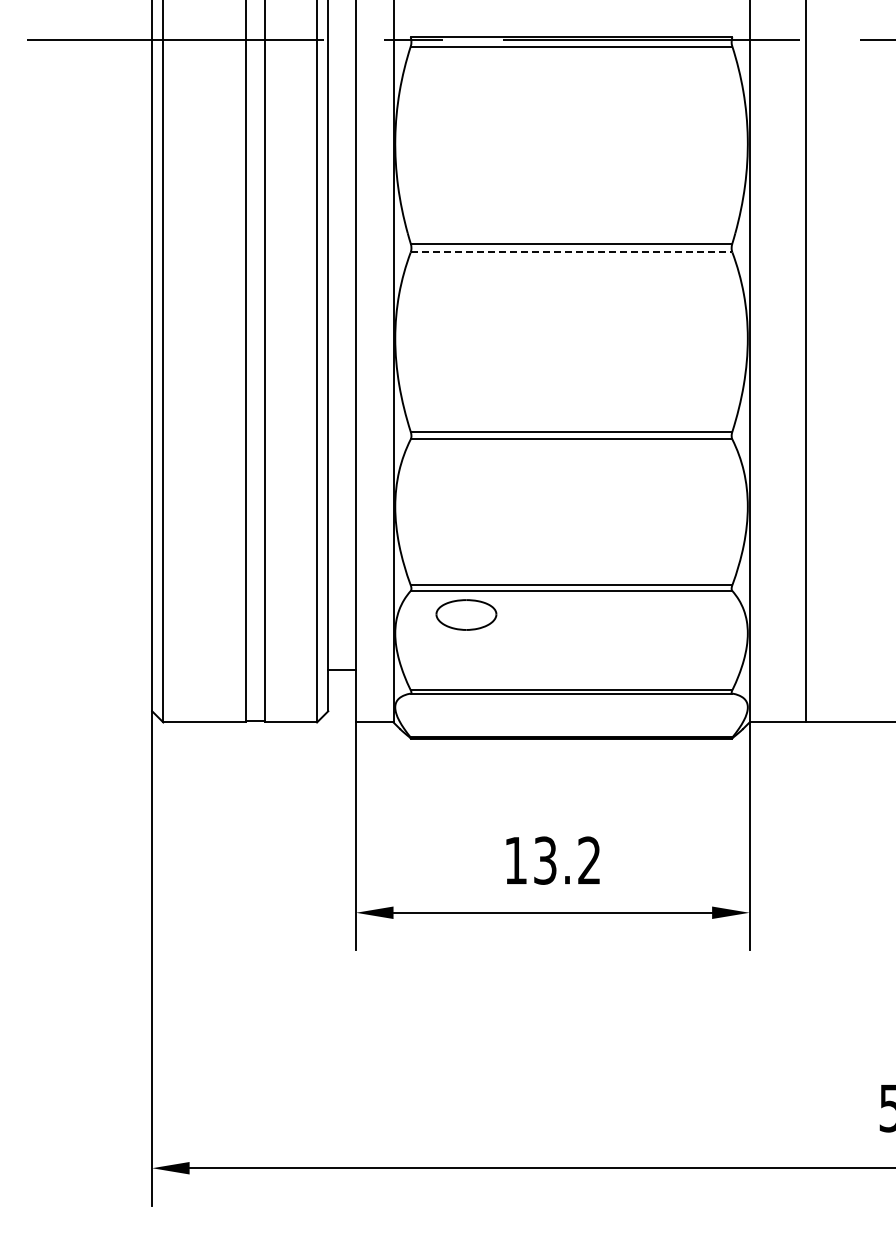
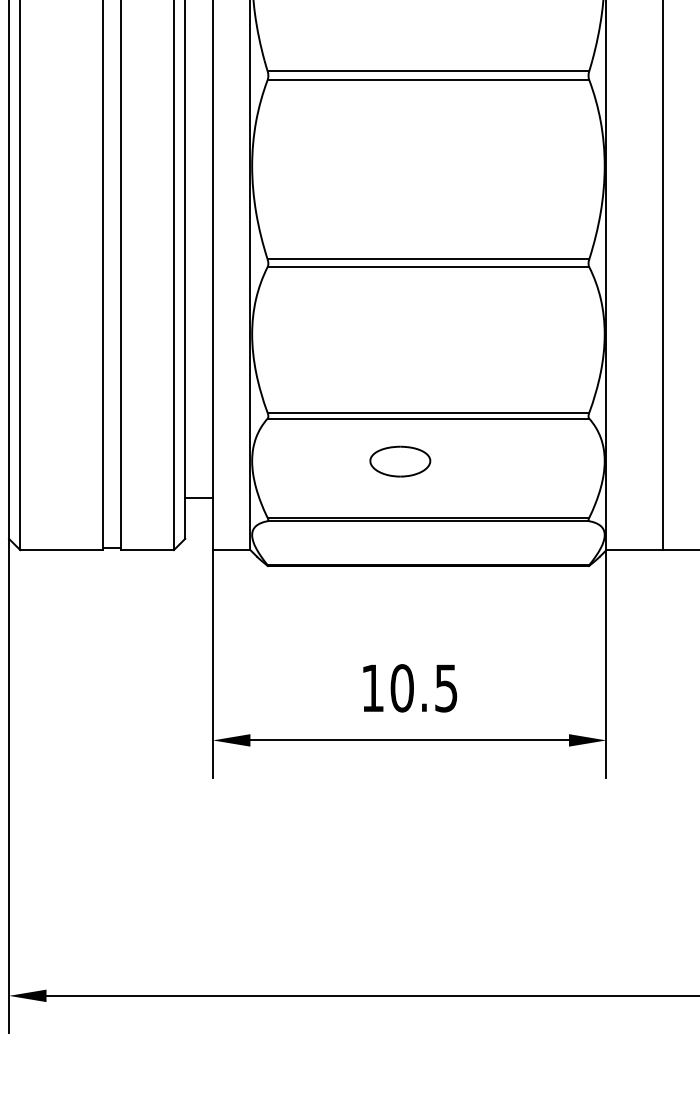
line: (571, 252) -> (428, 80), dashed -> solid
part: (466, 614) -> (400, 461), moved
text: (566, 860) -> (423, 688), 13.2 -> 10.5

